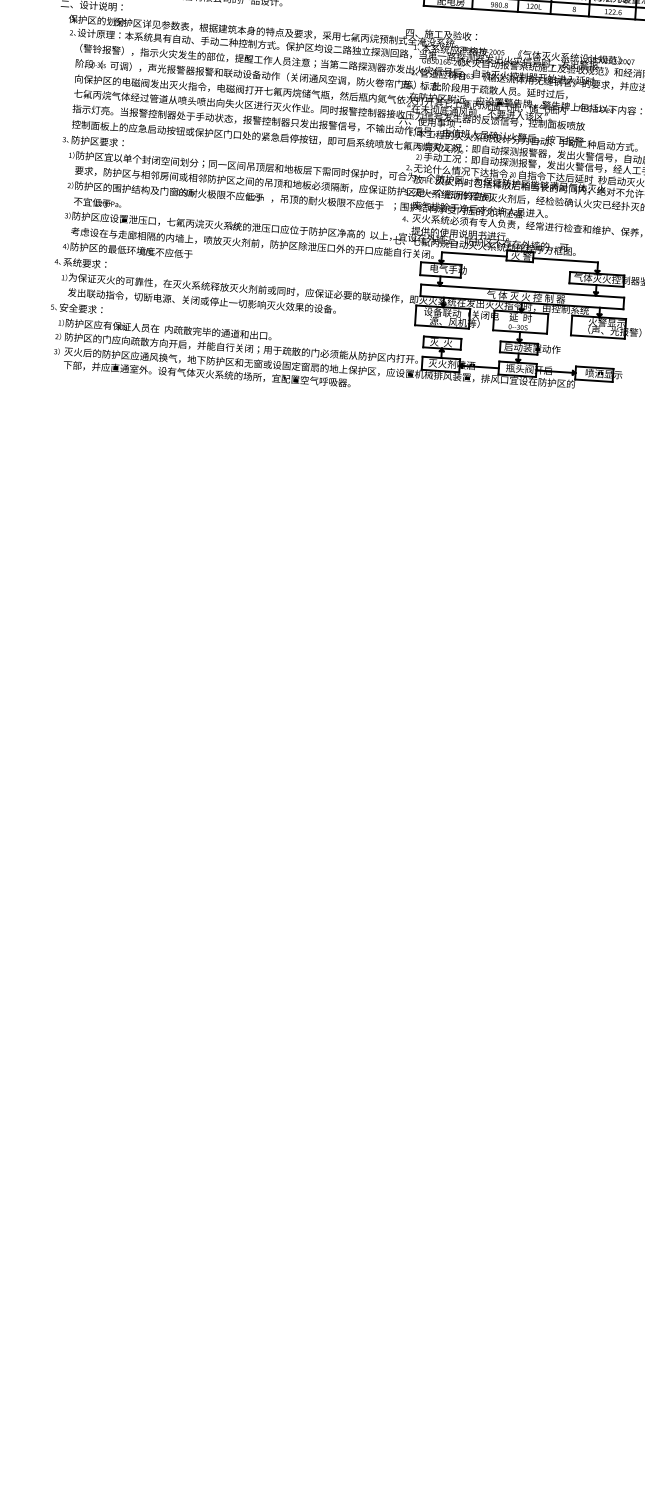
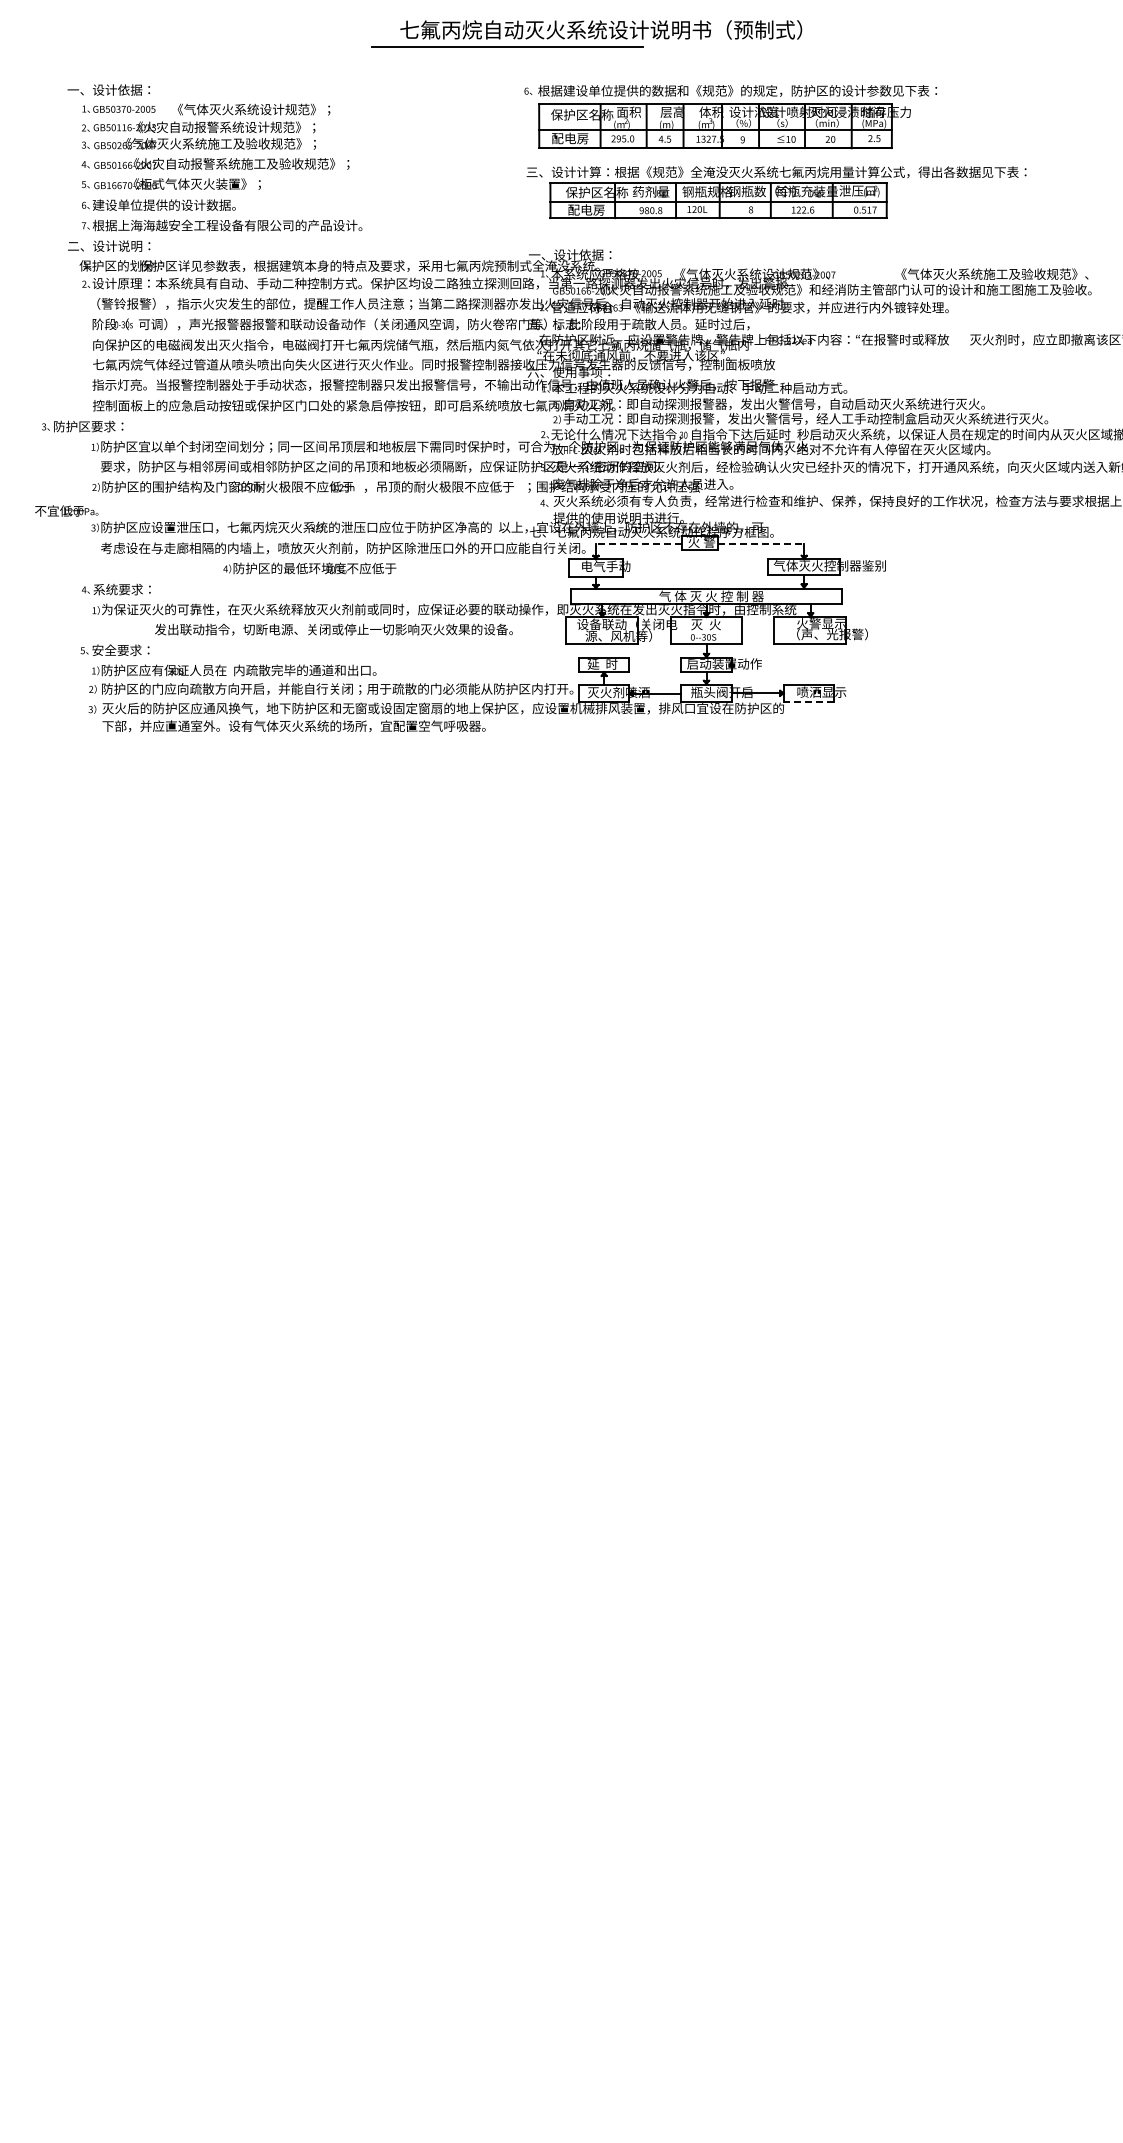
text: (441, 34) -> (576, 254), 四、施工及验收： -> 一、设计依据：
text: (93, 141) -> (82, 426), moved
text: (97, 202) -> (66, 510), moved
text: (127, 250) -> (309, 568), moved
line: (473, 254) -> (638, 544), solid -> dashed
line: (566, 260) -> (761, 544), solid -> dashed
text: (201, 300) -> (333, 629), moved
text: (520, 317) -> (706, 624), 延  时 -> 灭  火
text: (441, 342) -> (602, 664), 灭  火 -> 延  时
line: (593, 380) -> (808, 701), solid -> dashed

